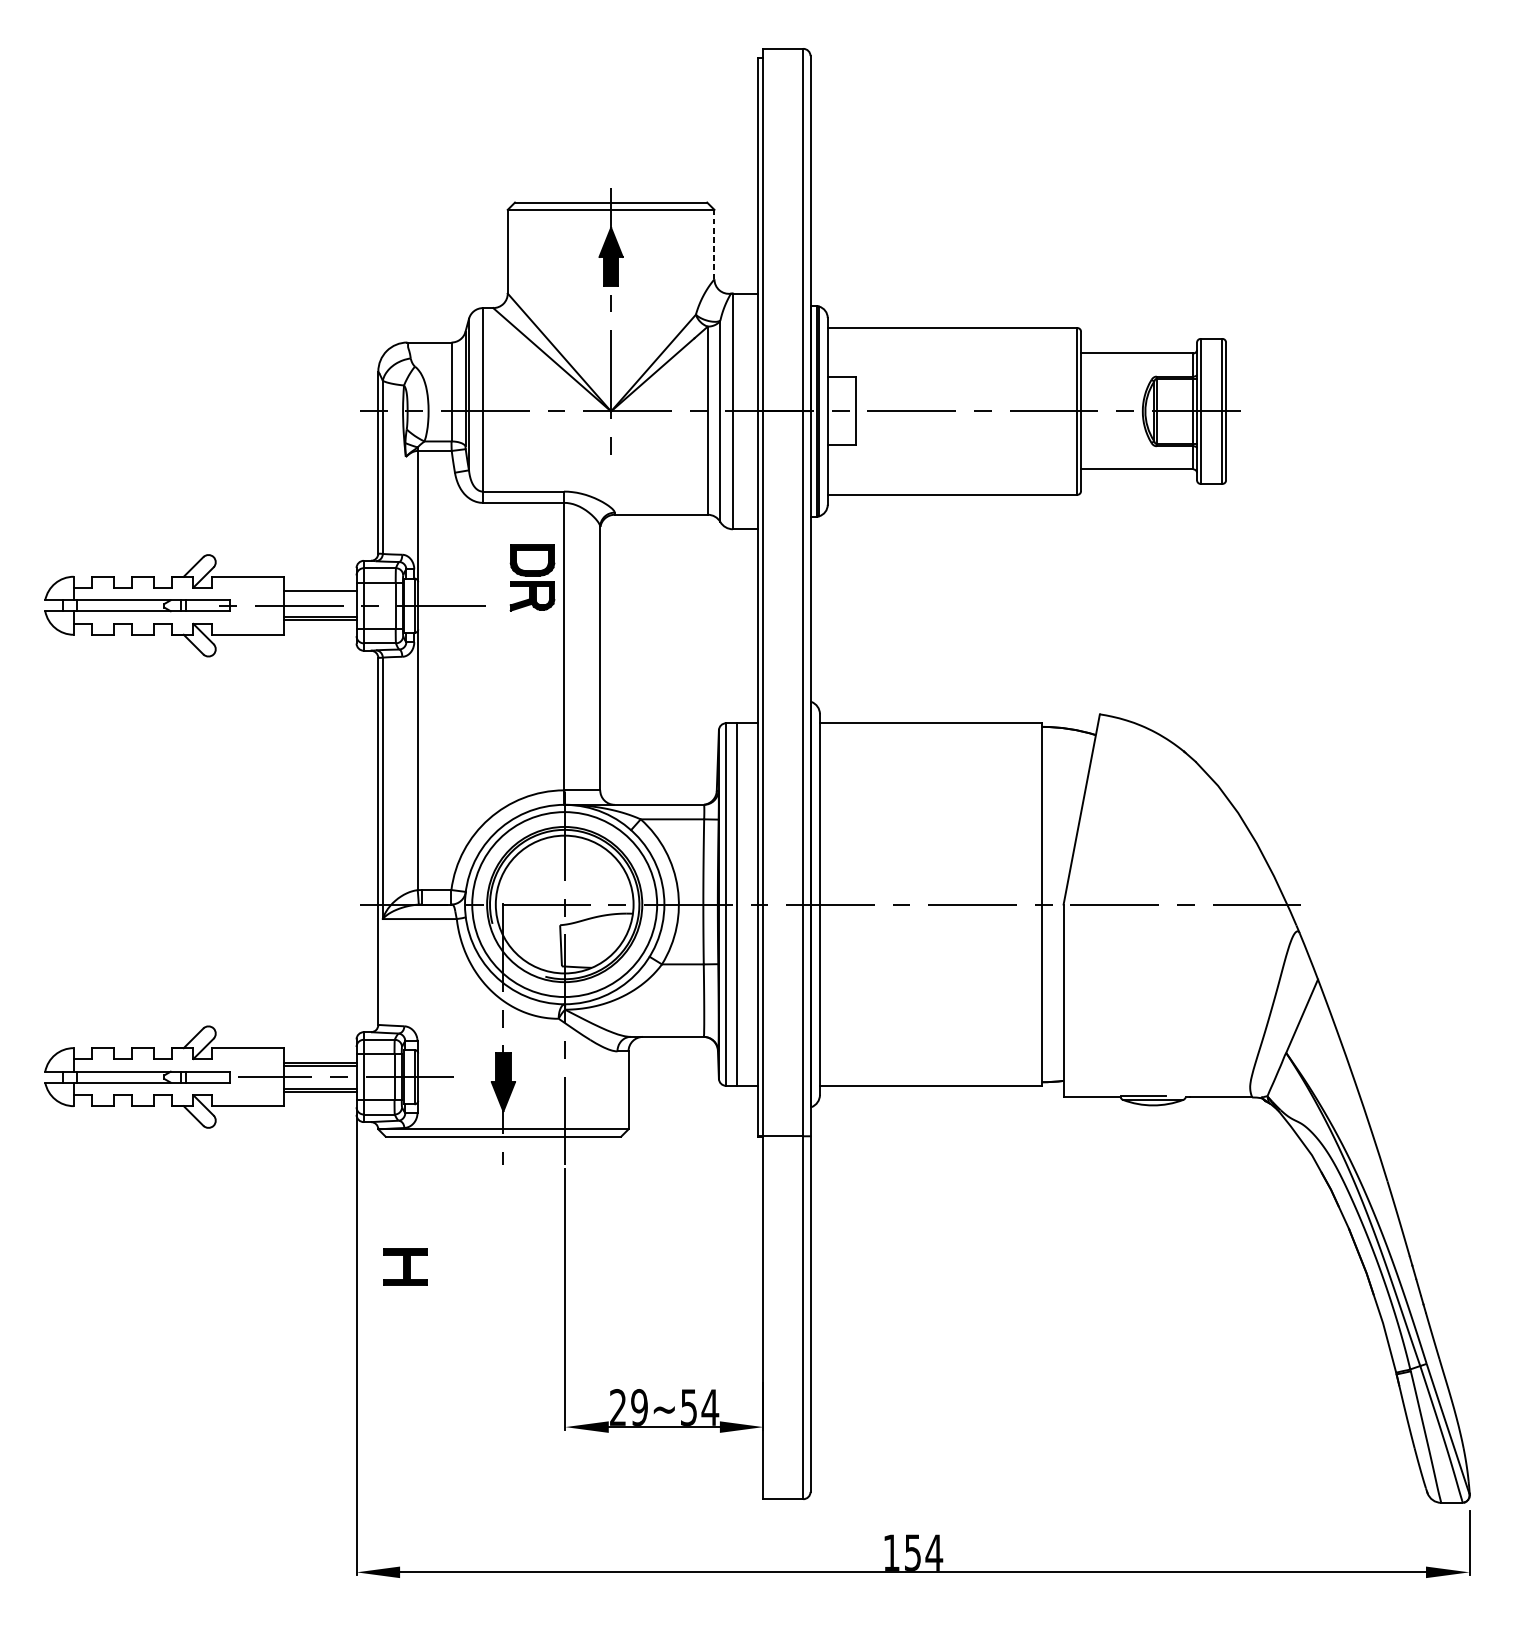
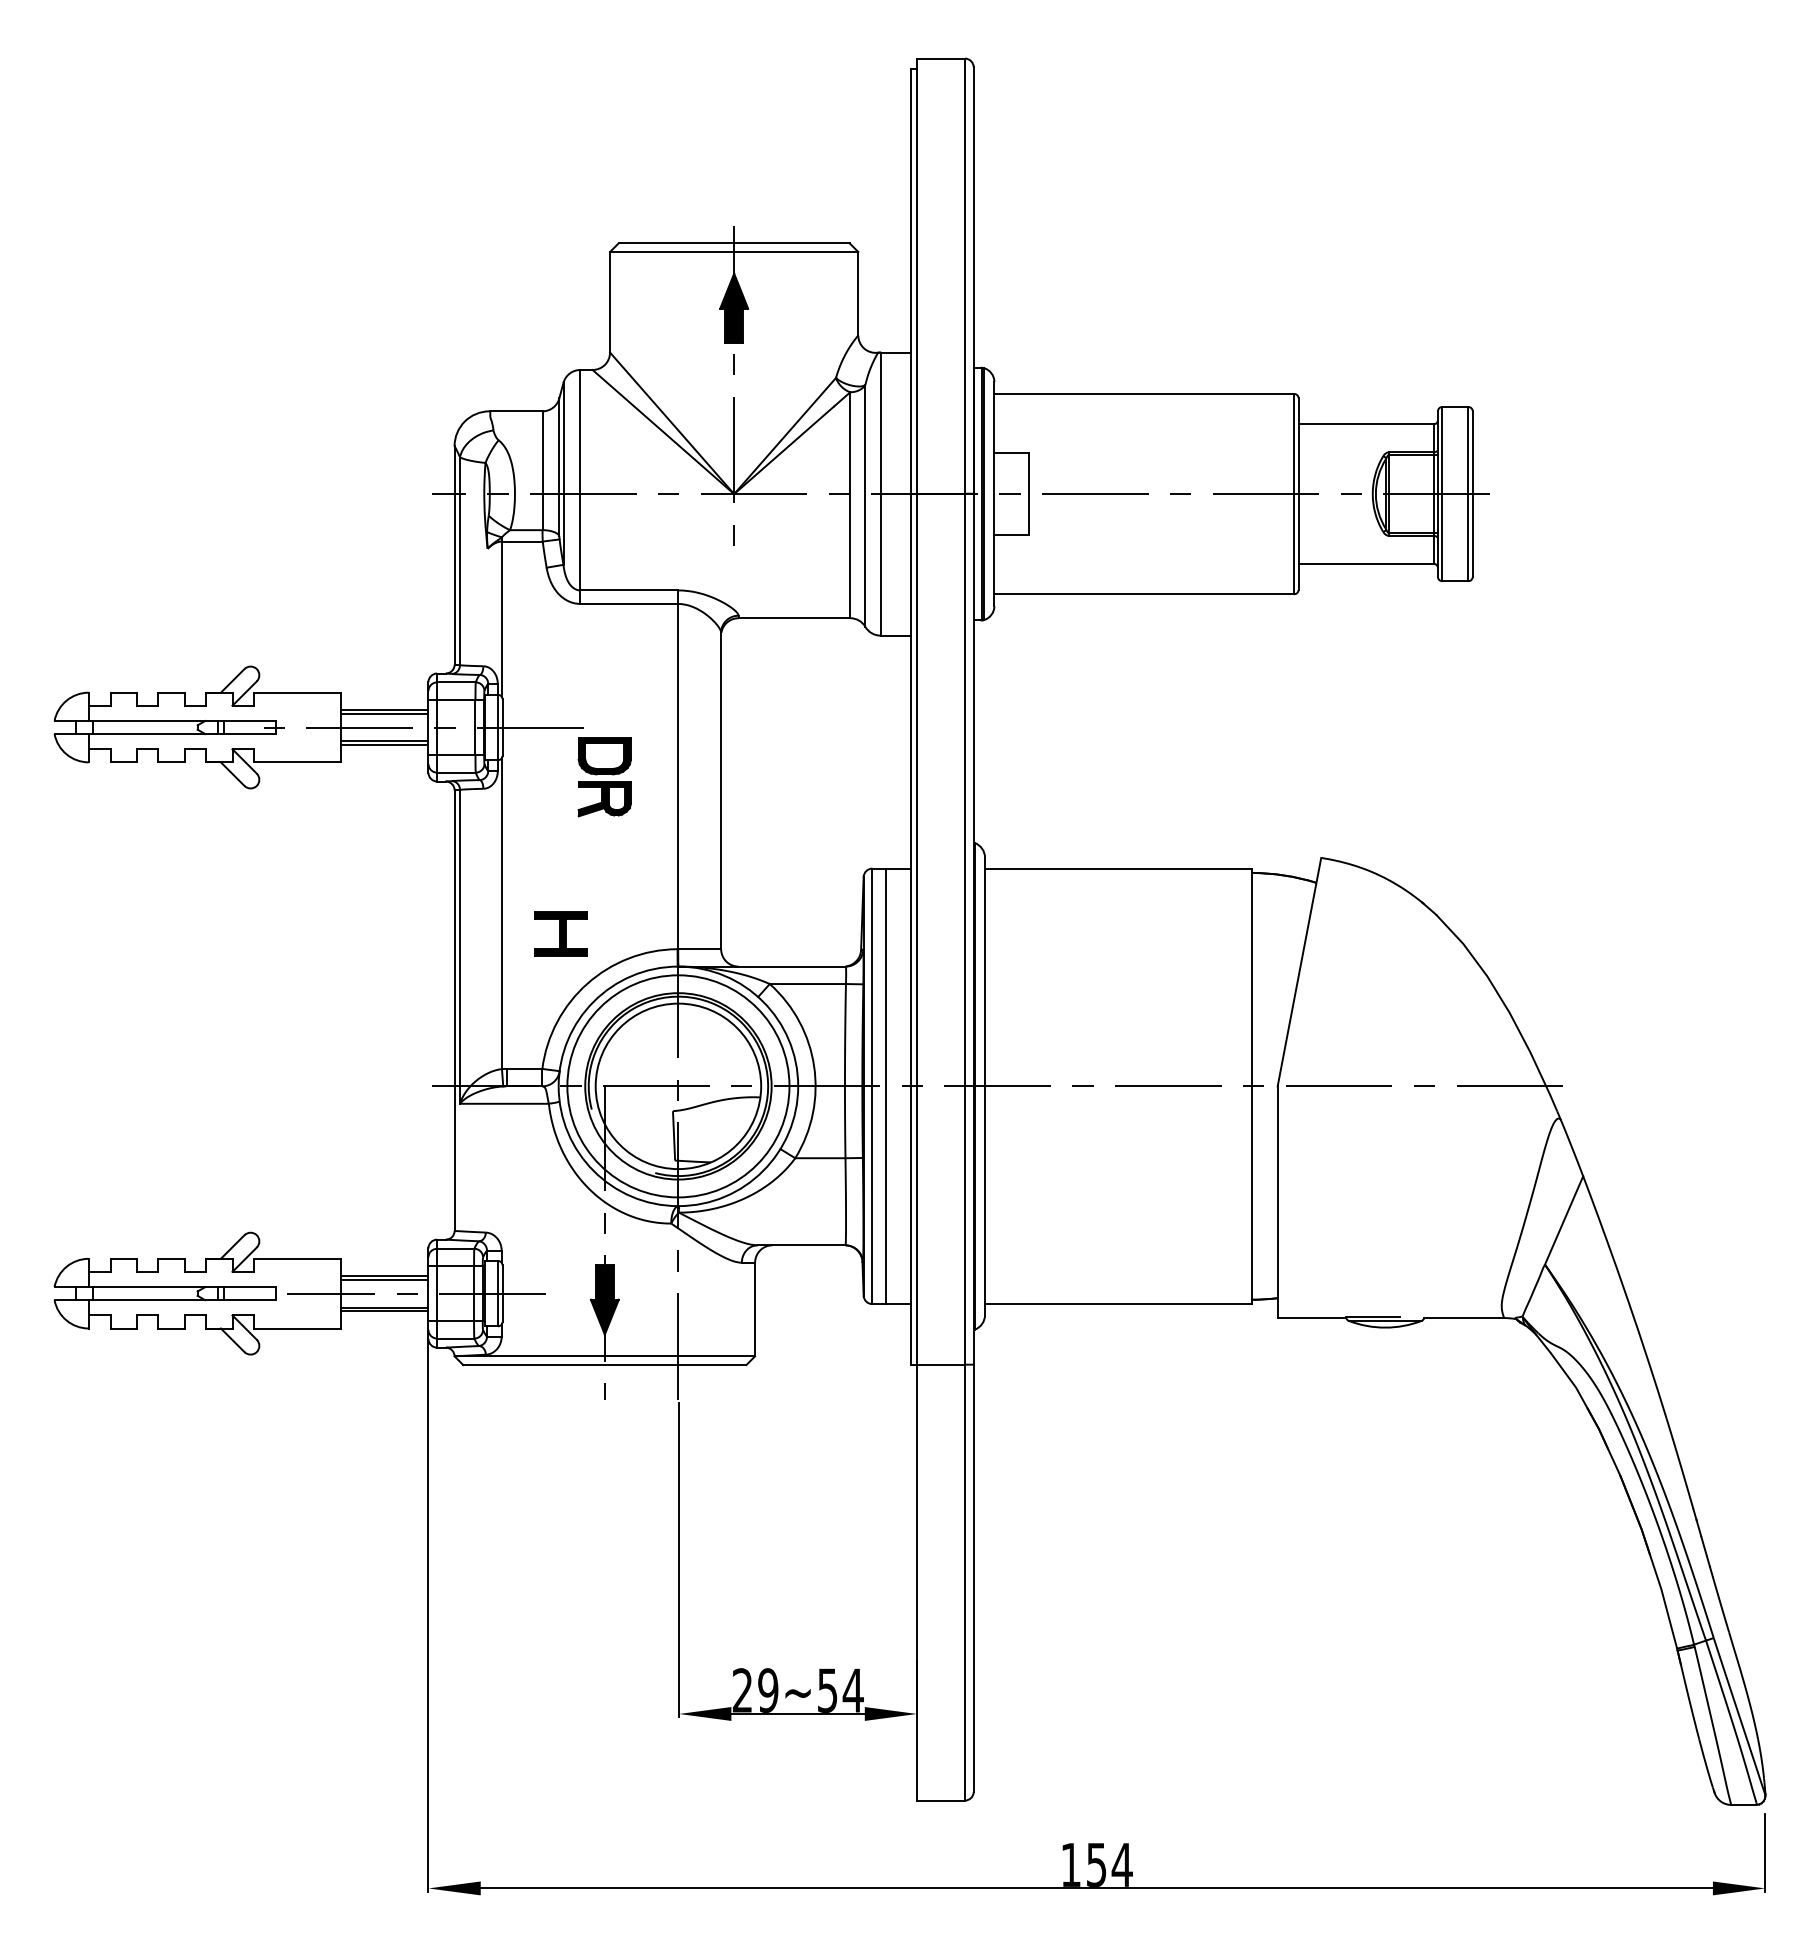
line: (714, 244) -> (858, 293), dashed -> solid
part: (532, 578) -> (604, 777), moved
line: (319, 594) -> (384, 713), added
part: (404, 1266) -> (560, 933), moved

